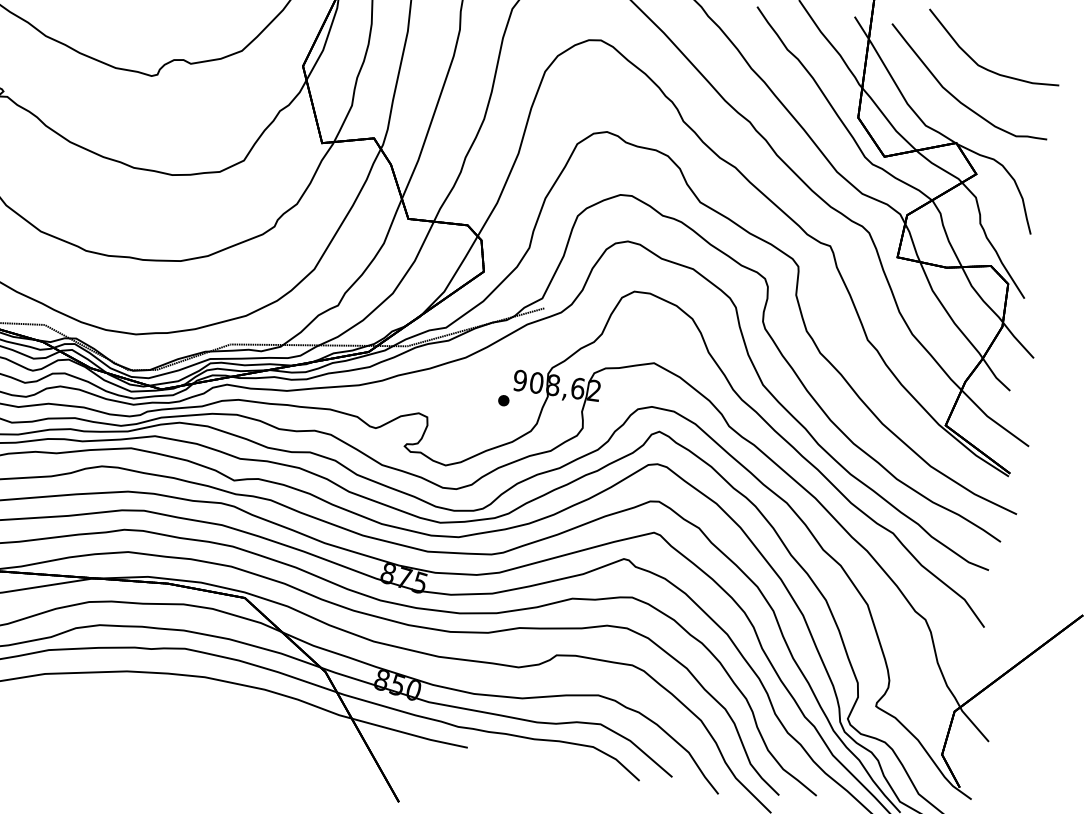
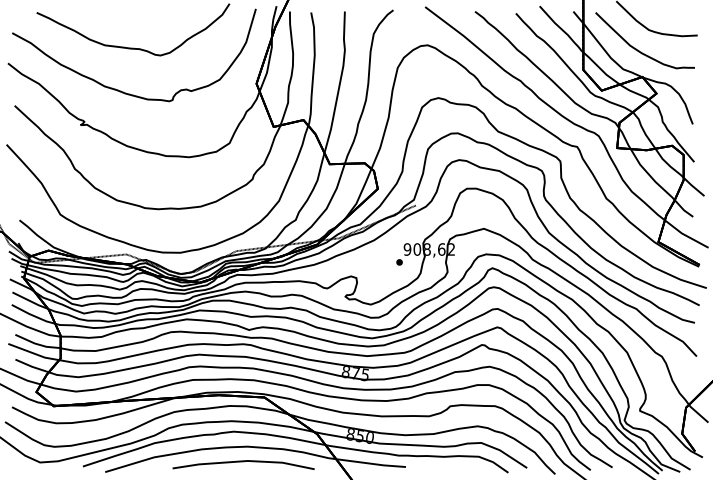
line: (194, 703) -> (243, 462), added

